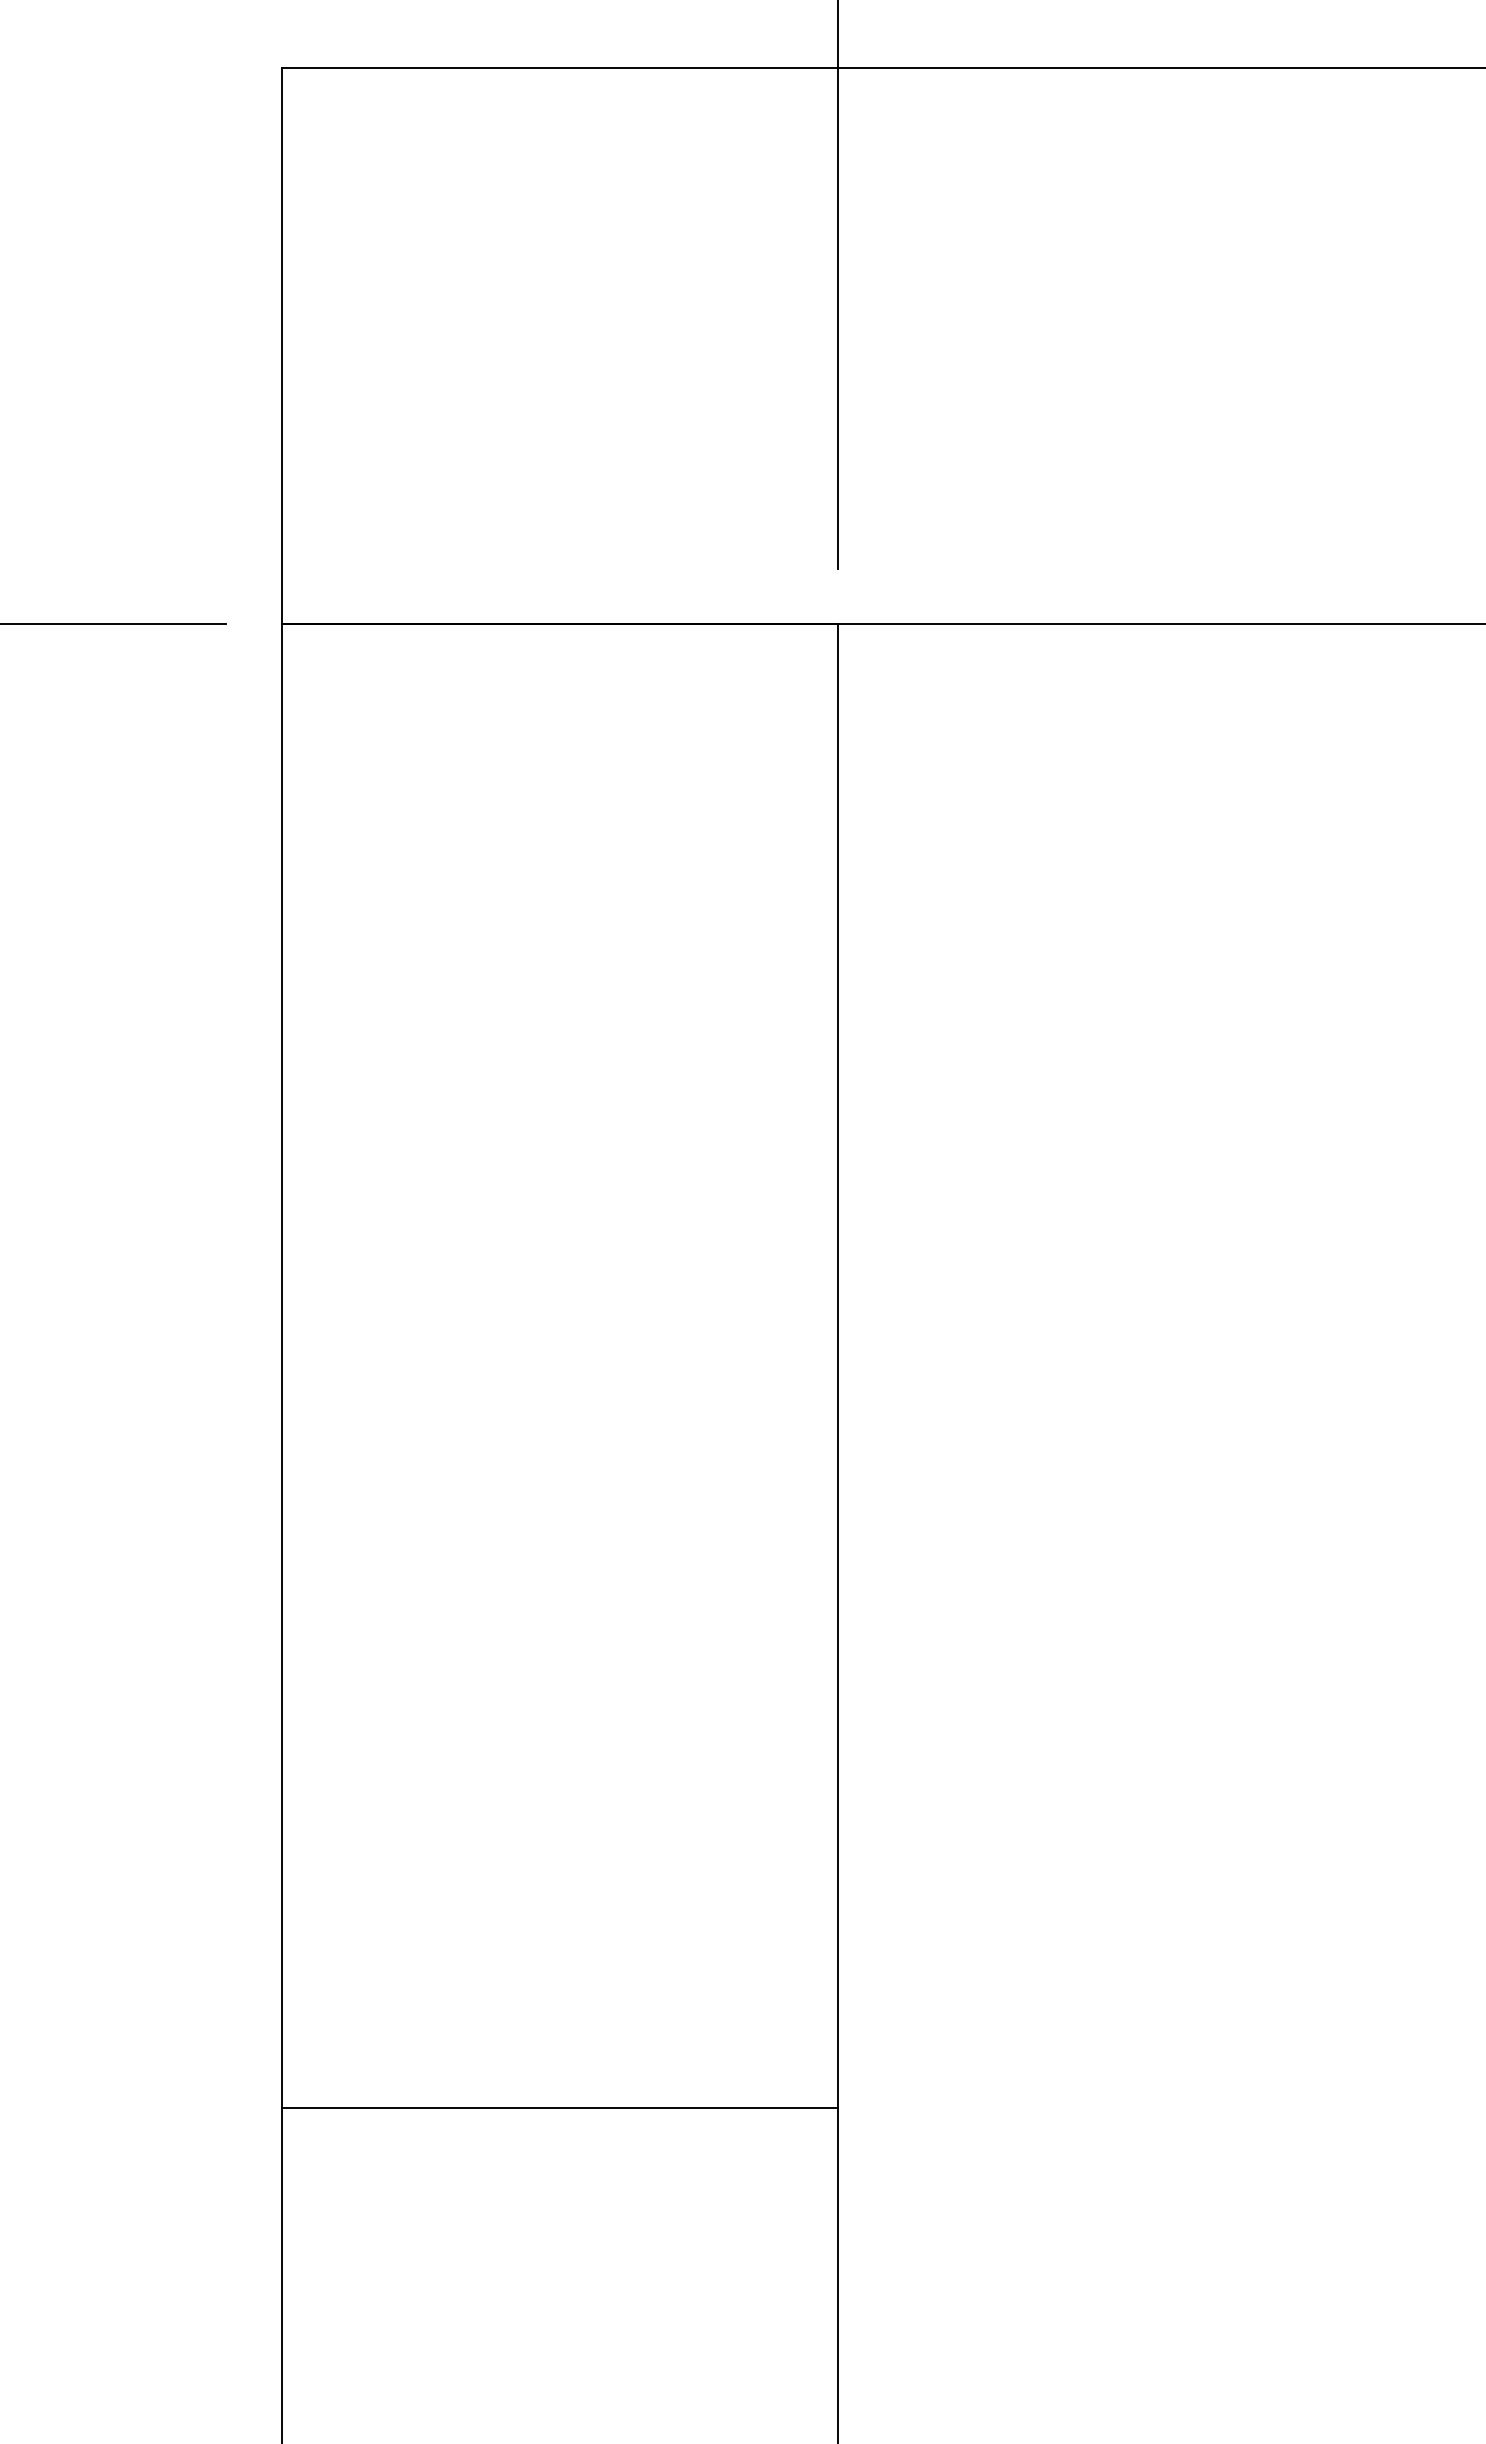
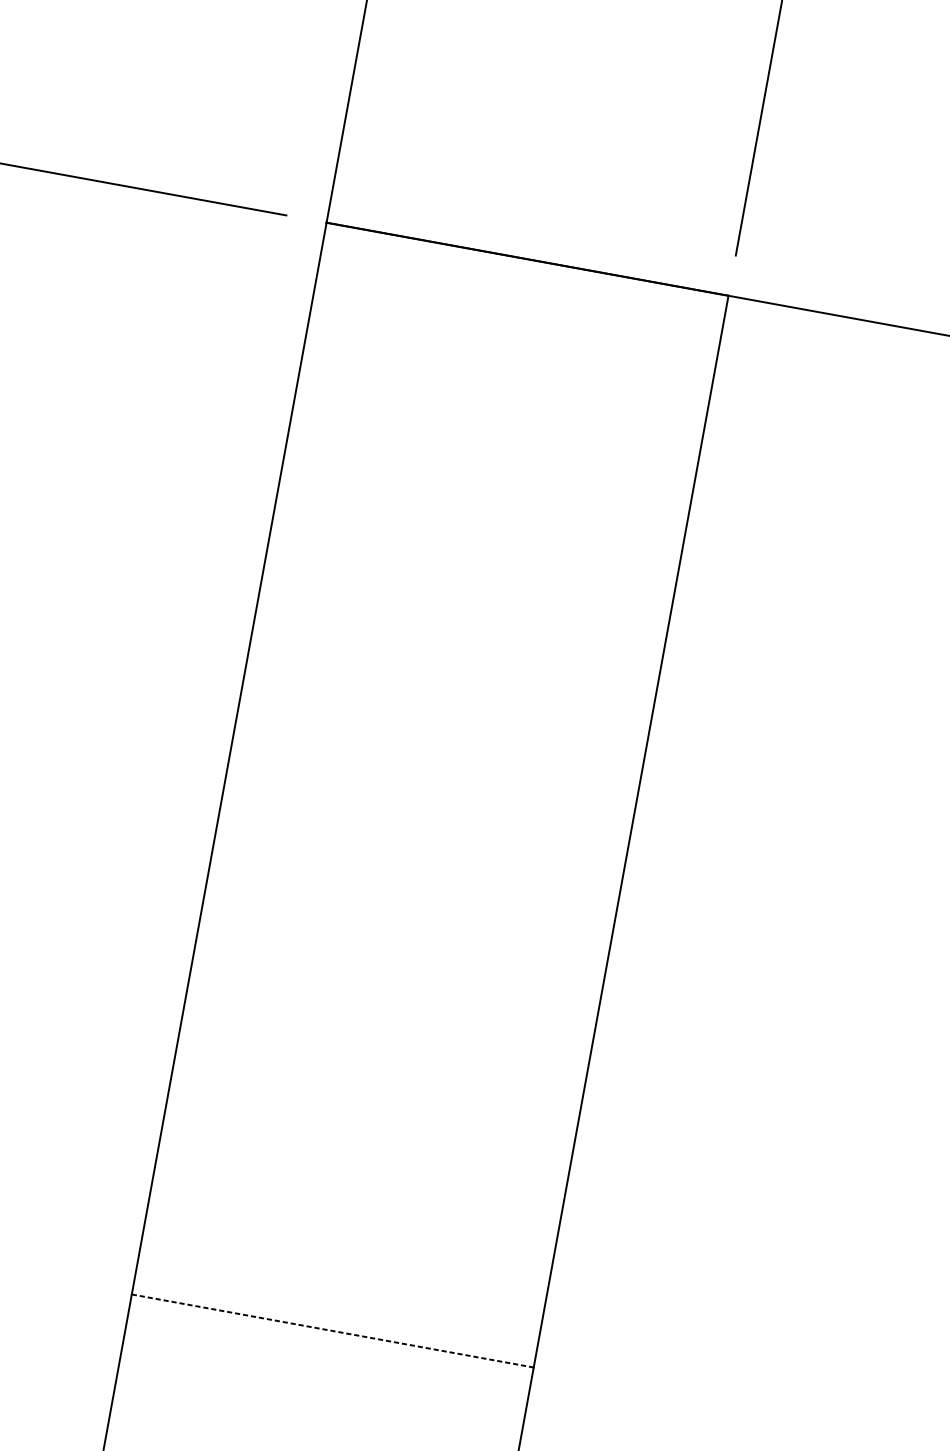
line: (560, 2108) -> (333, 1331), solid -> dashed

